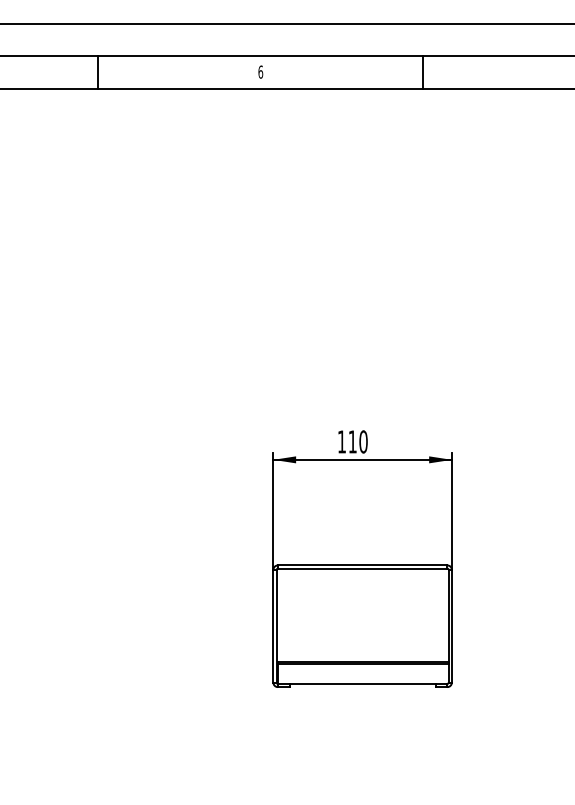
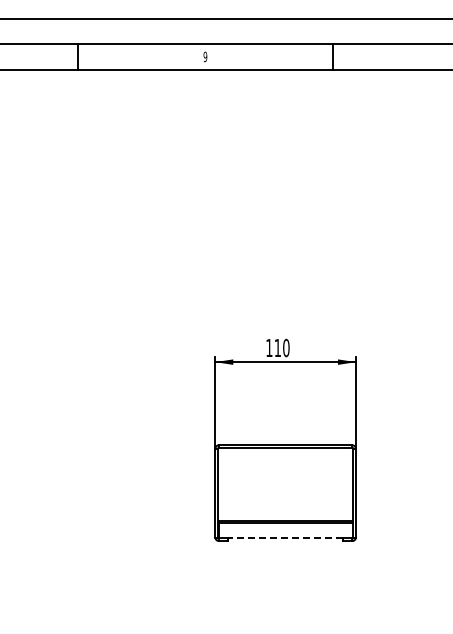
text: (260, 71) -> (205, 56), 6 -> 9
line: (362, 683) -> (285, 538), solid -> dashed

